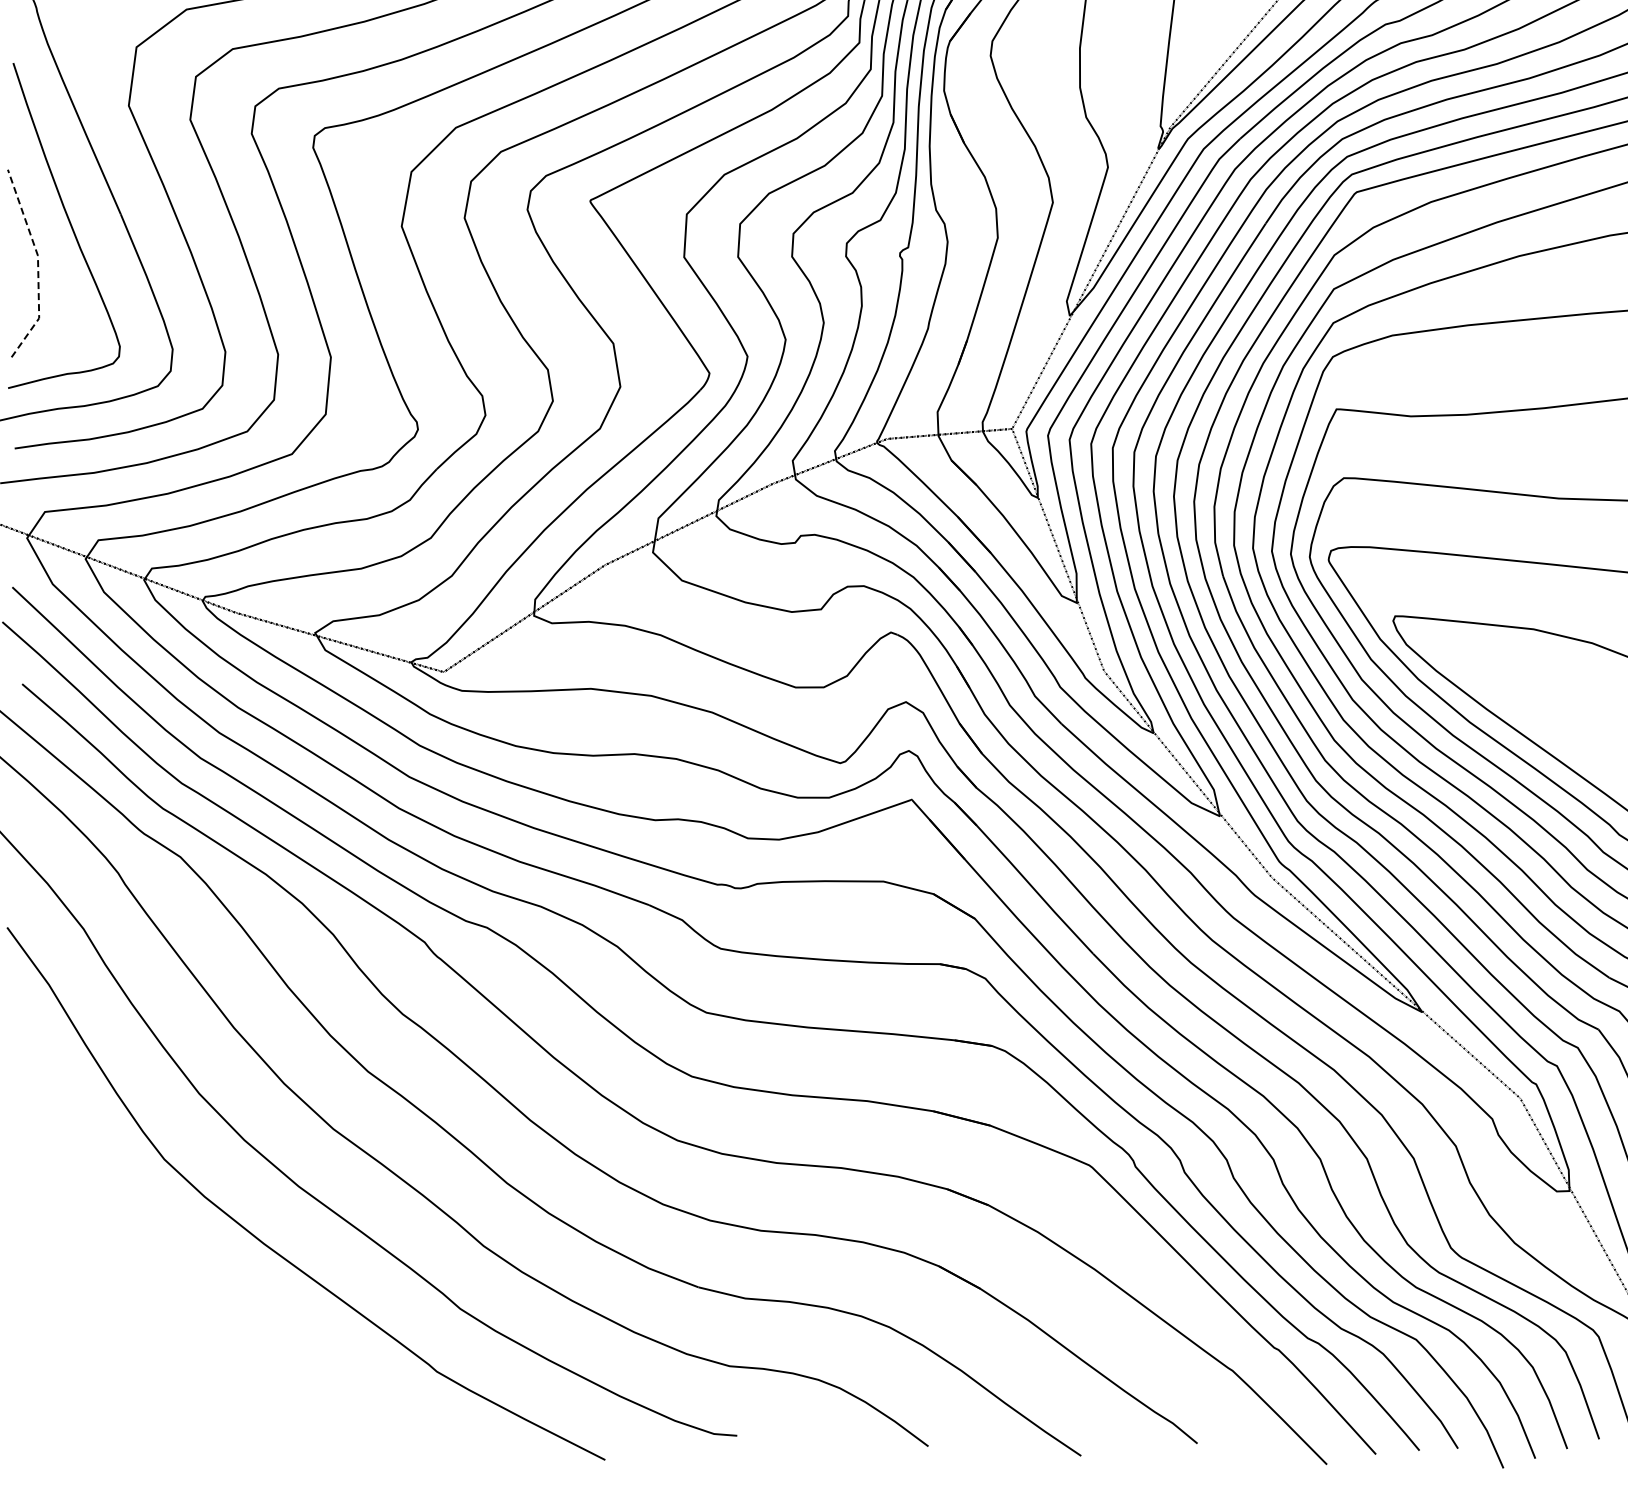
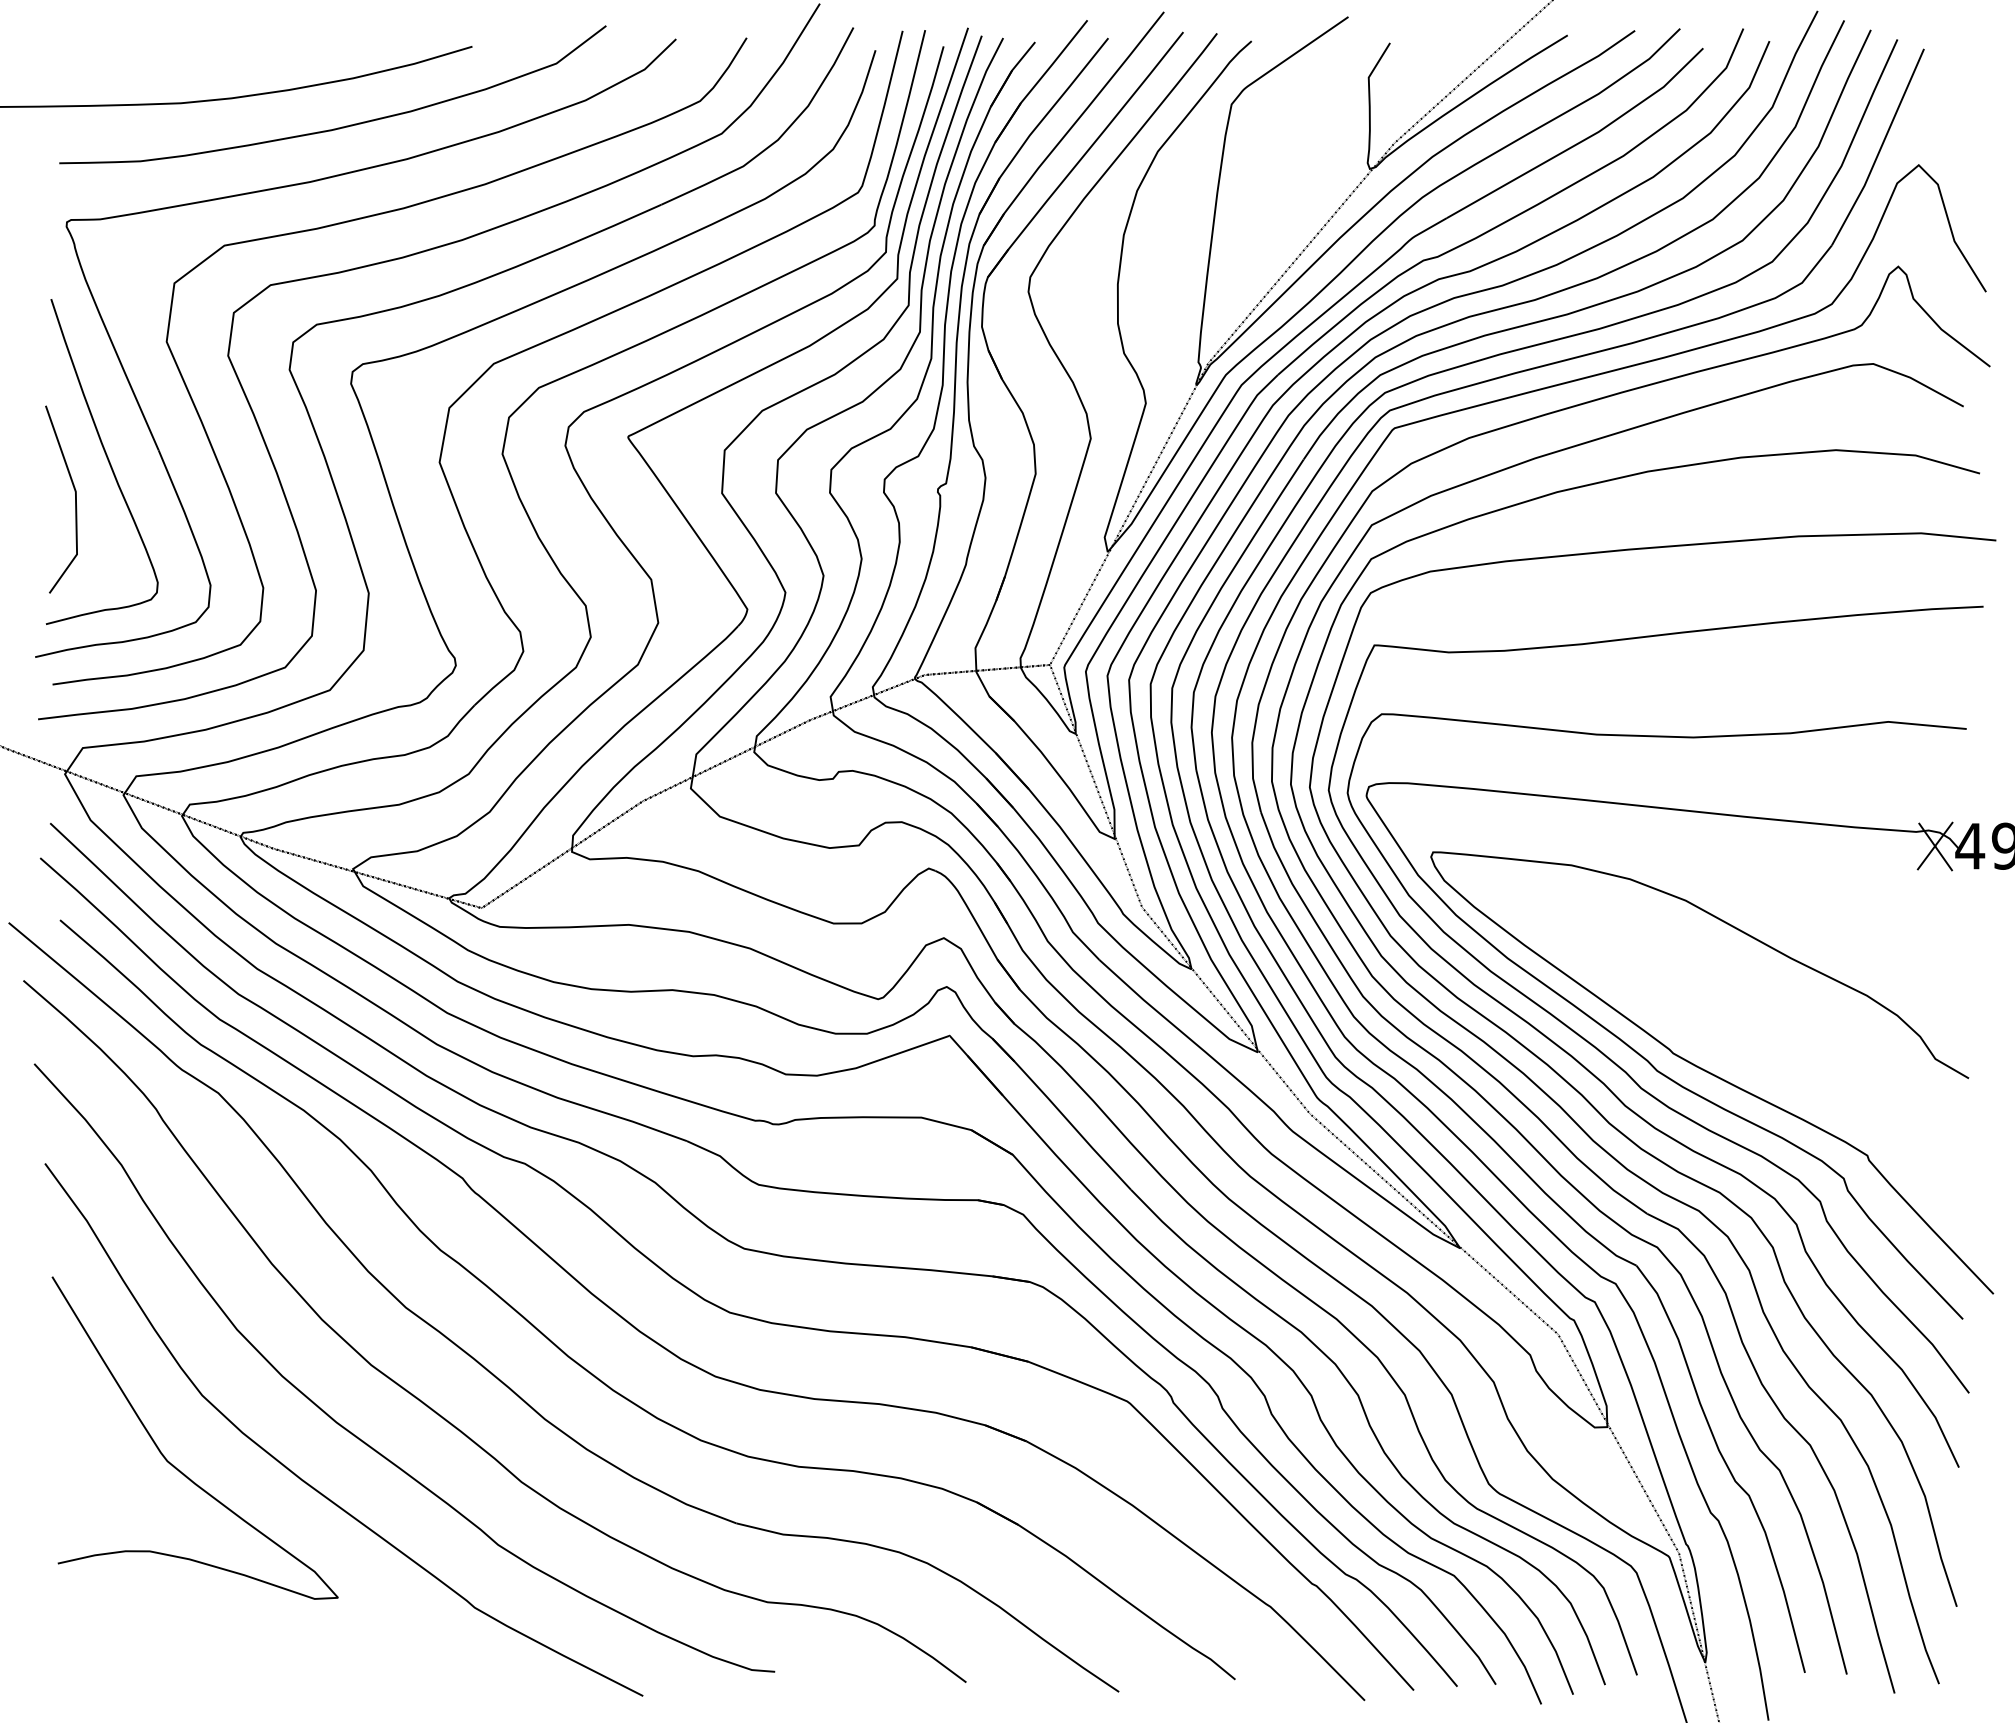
line: (38, 264) -> (76, 500), dashed -> solid
curve: (135, 1228) -> (173, 1464), added

